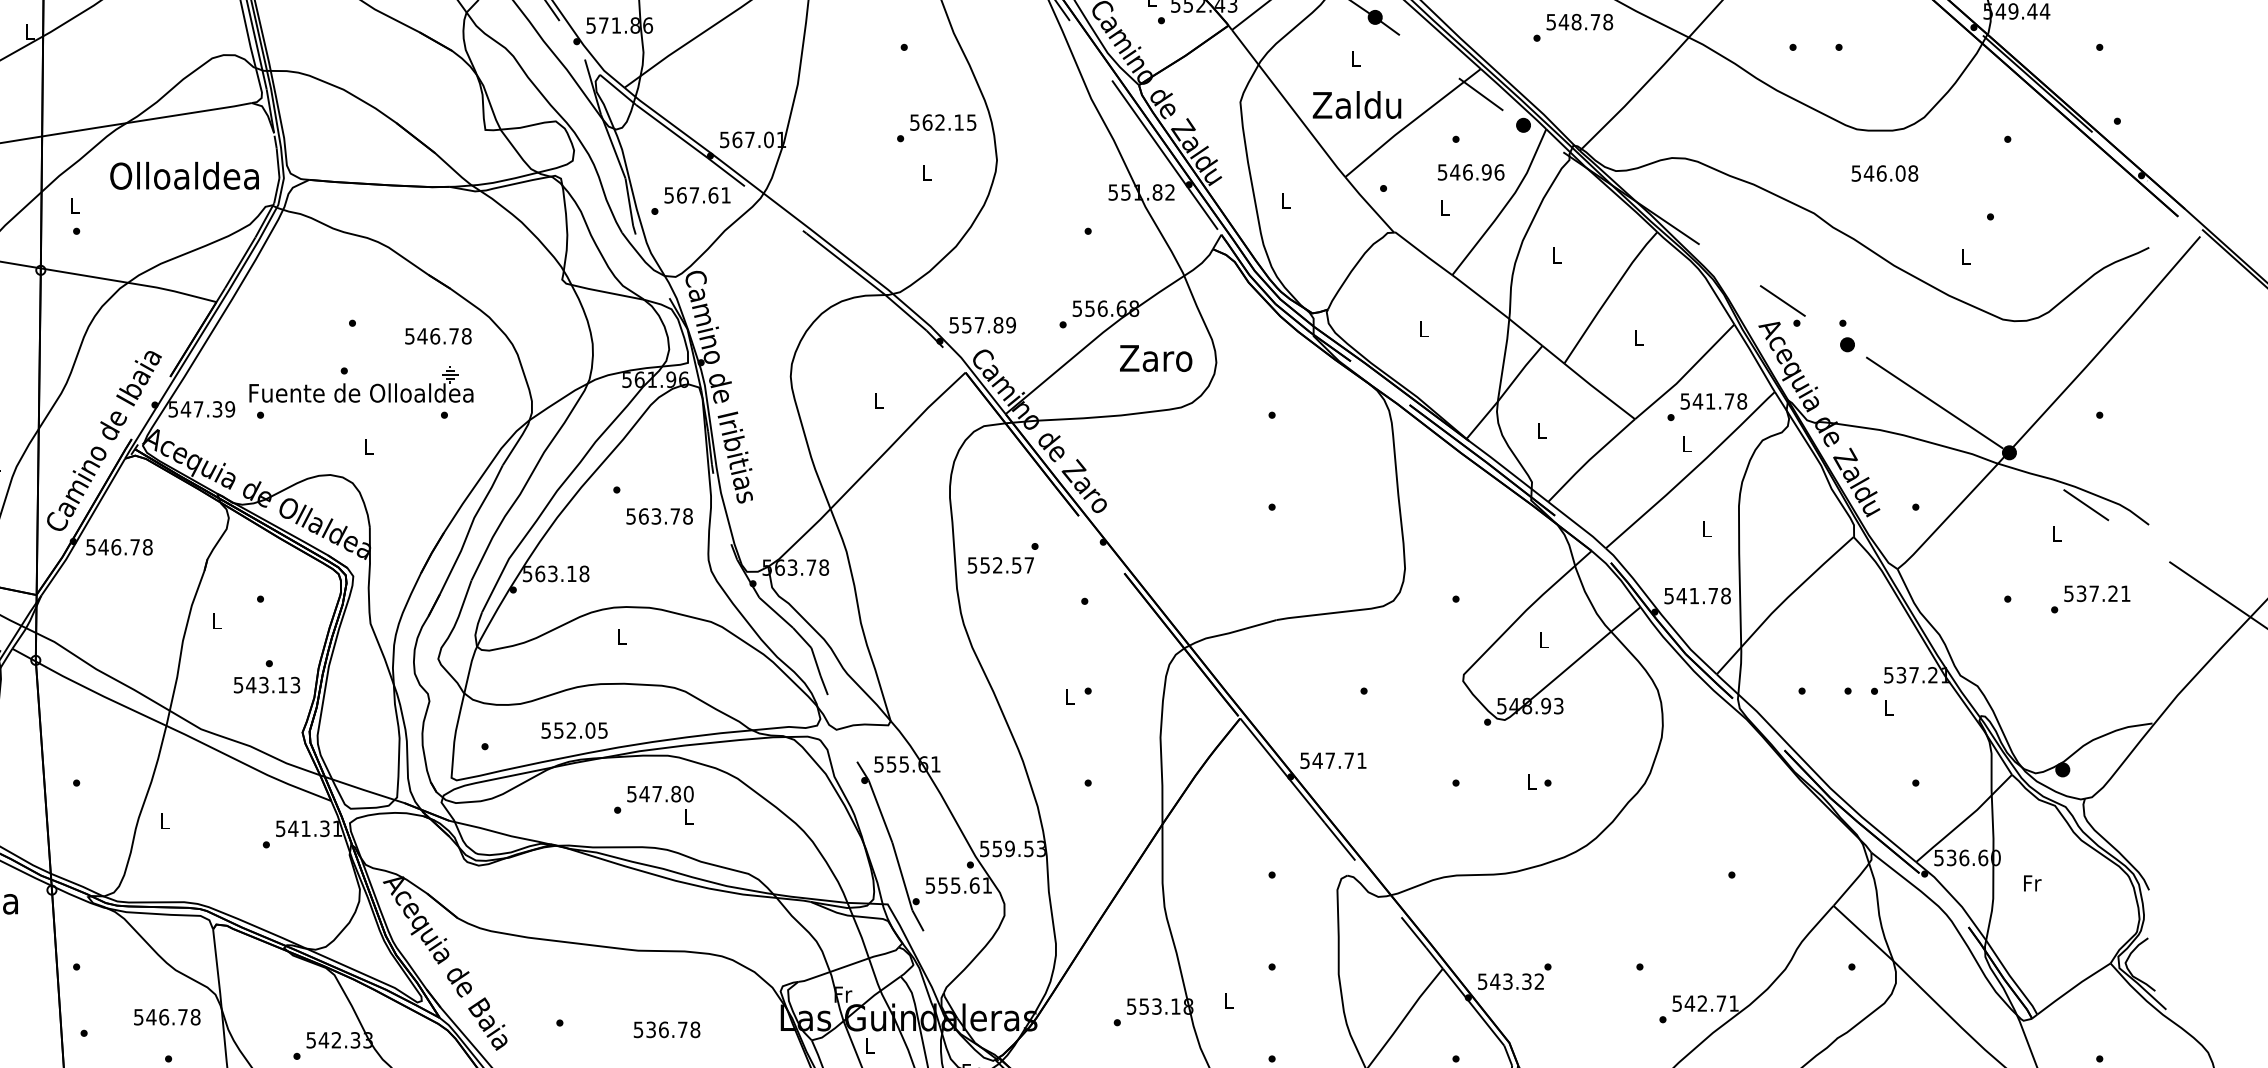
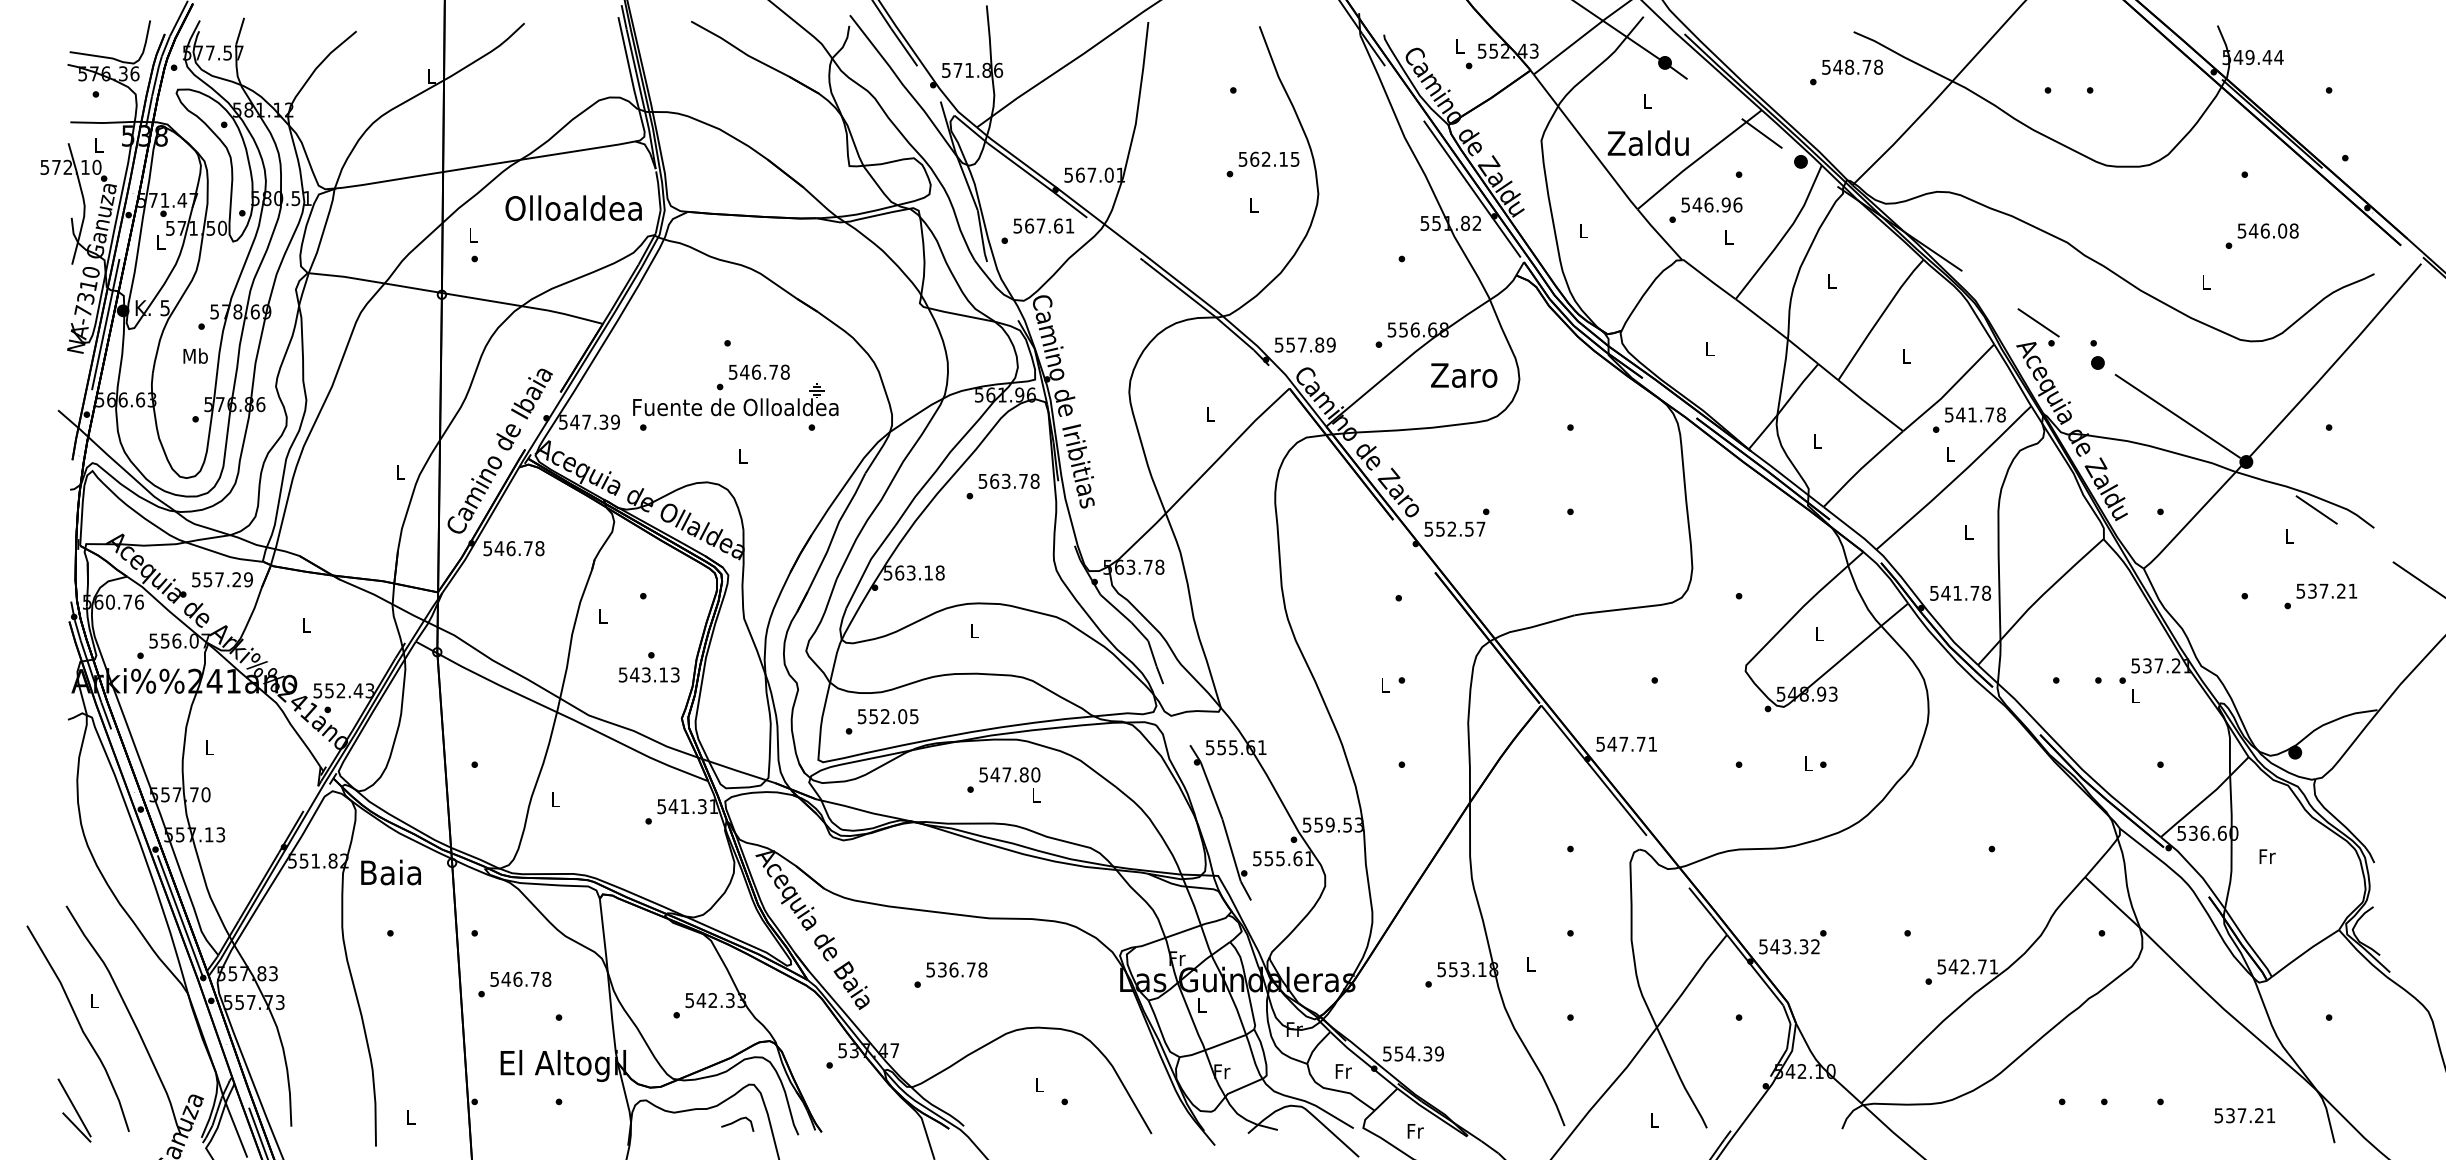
text: (1470, 171) -> (1711, 204), moved
text: (1884, 172) -> (2267, 230), moved
text: (438, 335) -> (759, 371), moved
text: (658, 515) -> (1008, 480), moved
text: (1002, 558) -> (1456, 522), moved
text: (573, 730) -> (887, 716), moved
text: (166, 1016) -> (520, 978), moved
text: (666, 1029) -> (956, 969), moved

